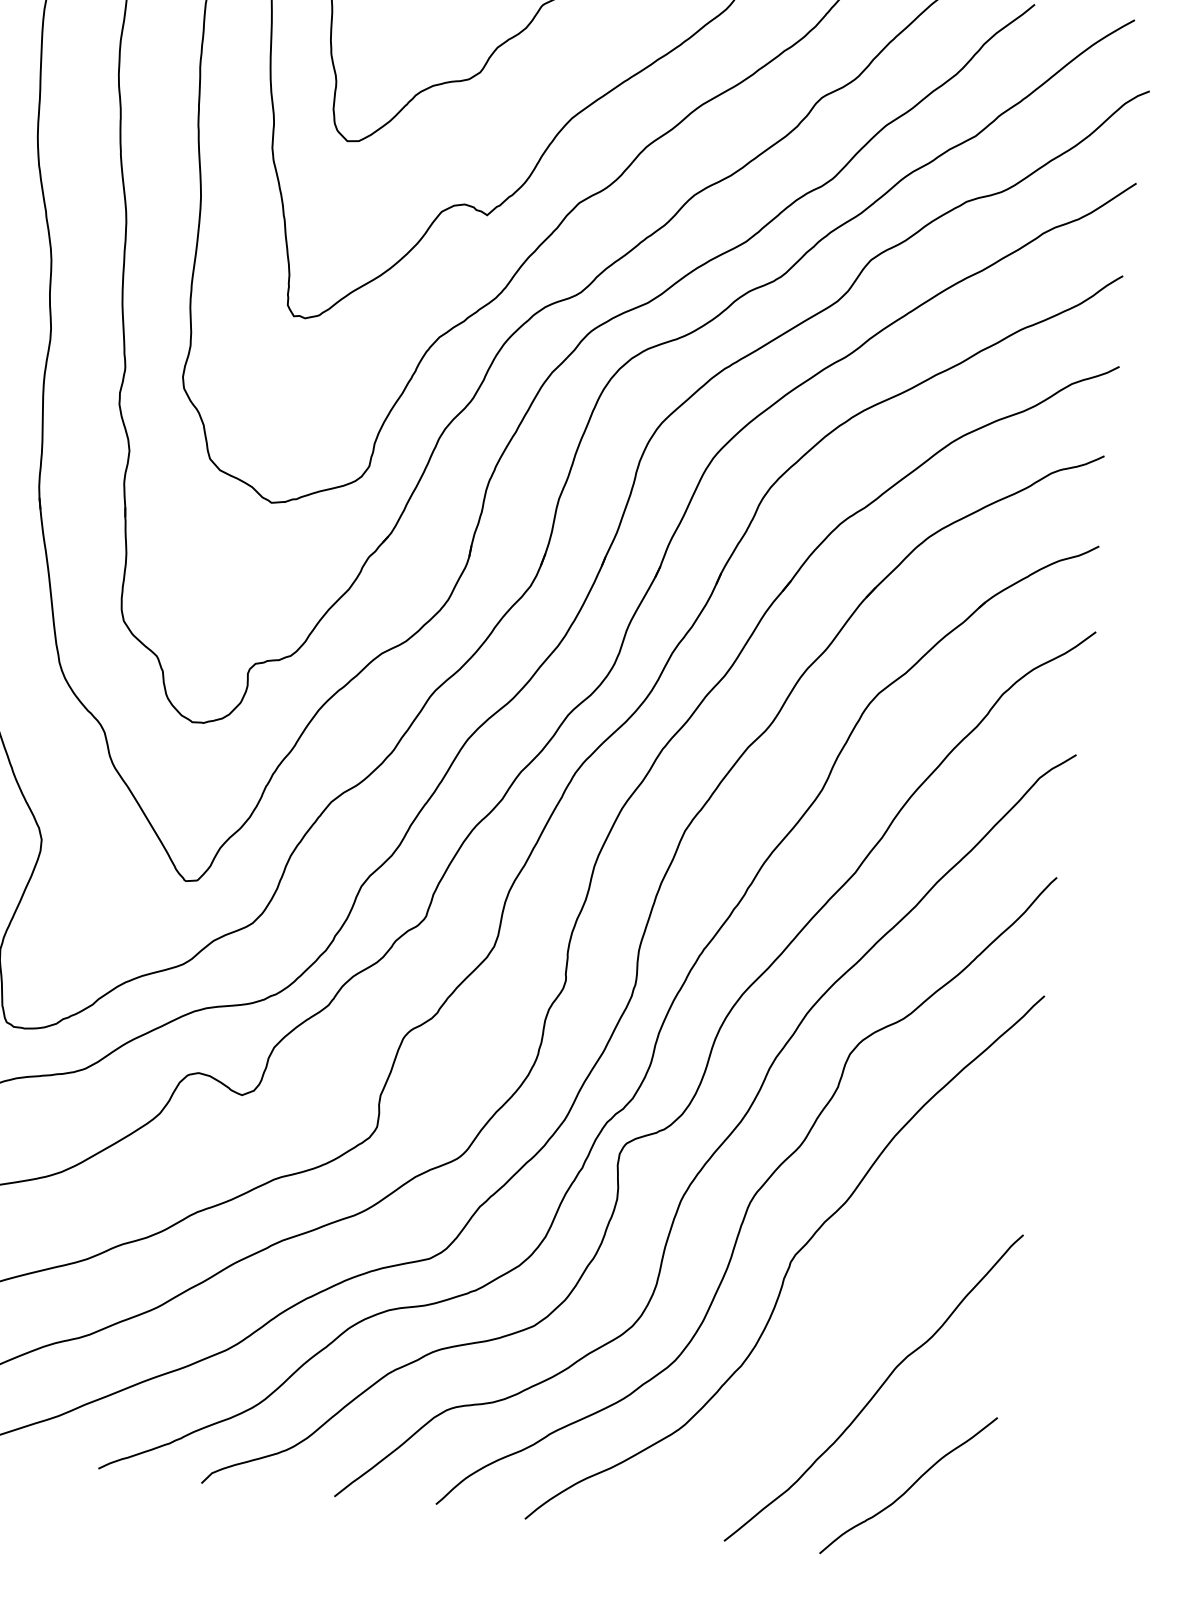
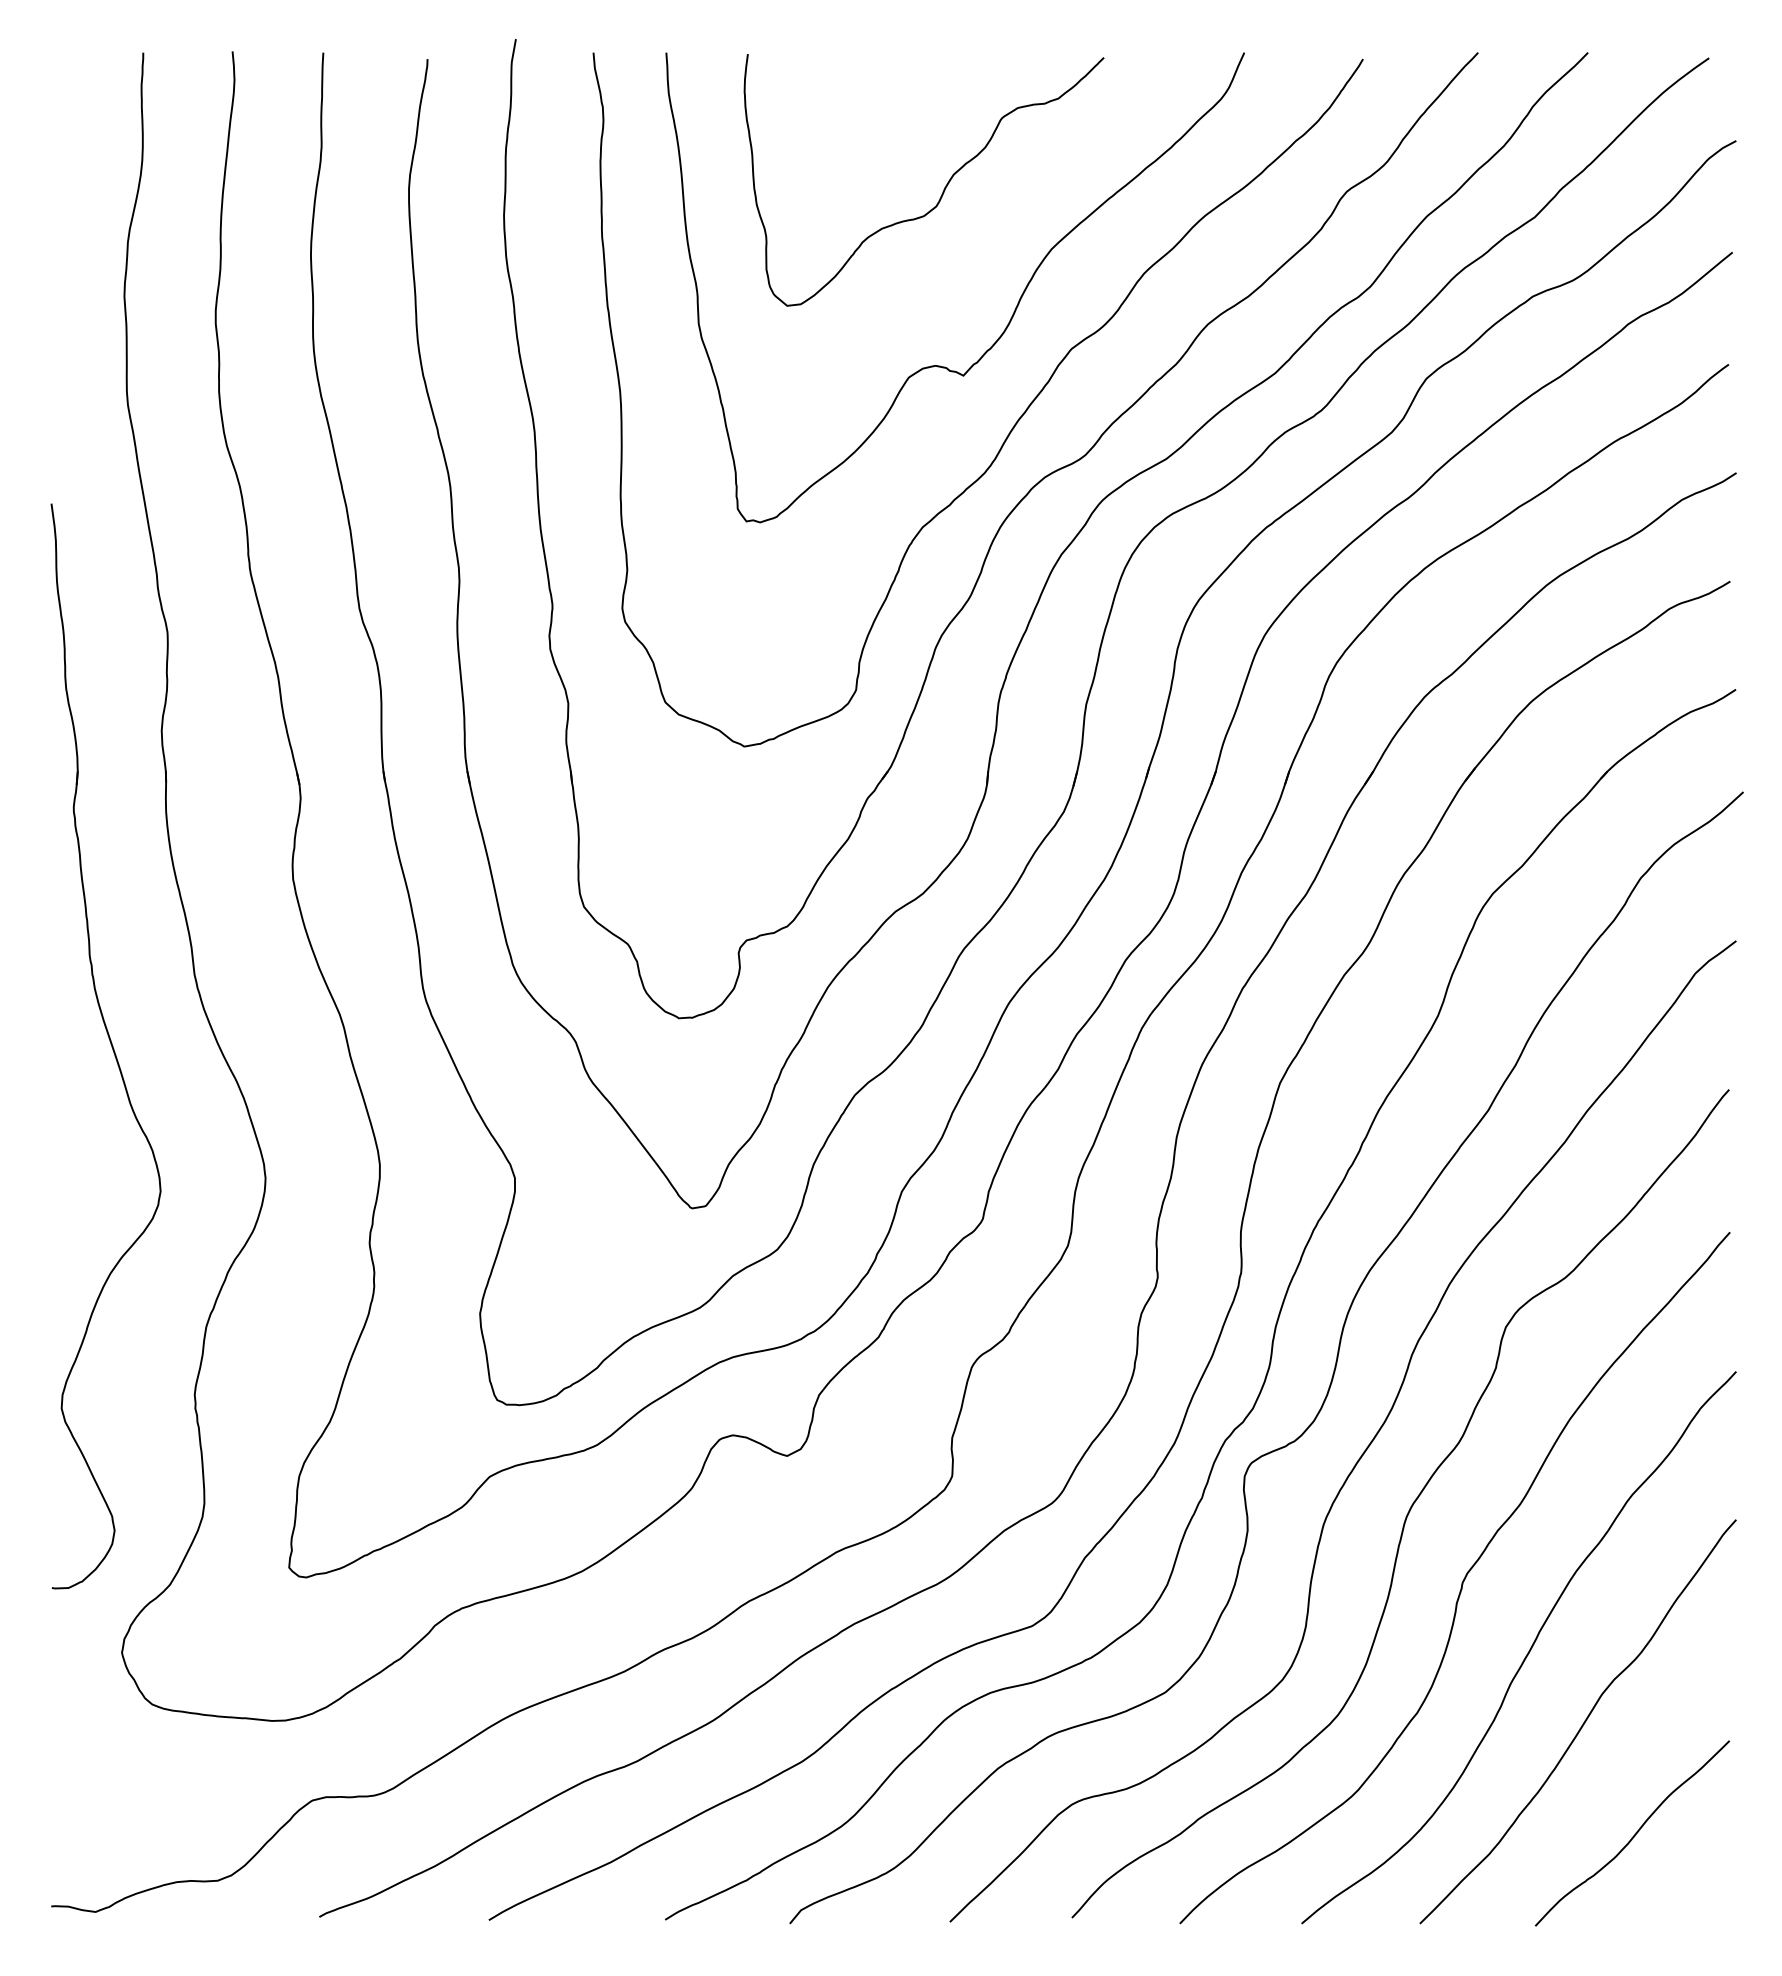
curve: (838, 1325) -> (1527, 1652), added

